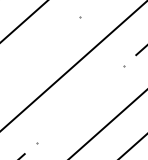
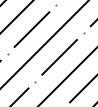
line: (35, 54) -> (31, 29), added
line: (80, 104) -> (59, 57), added

